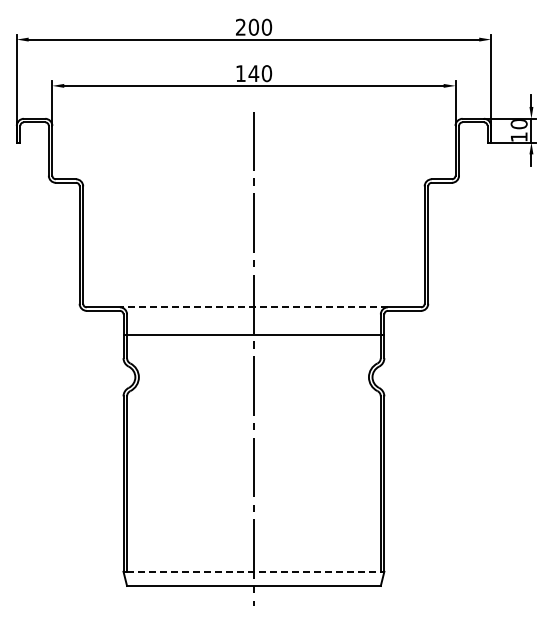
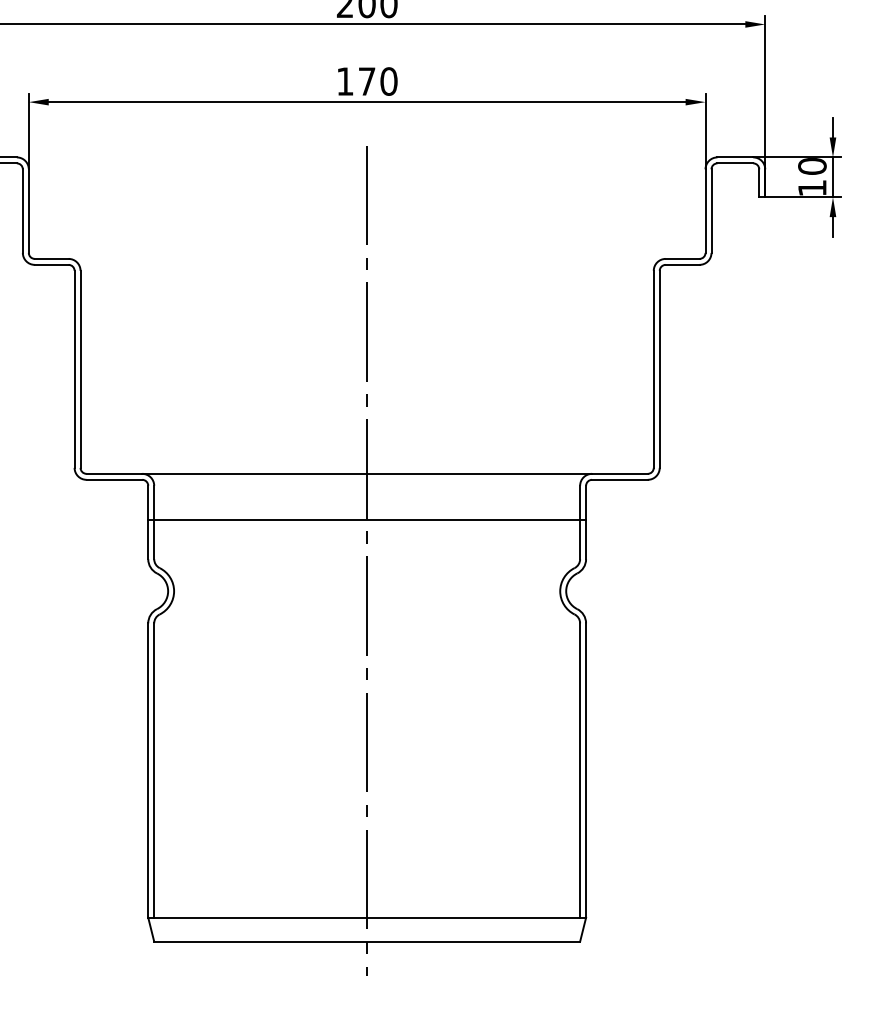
text: (253, 73) -> (366, 81), 140 -> 170
line: (253, 307) -> (366, 474), dashed -> solid
line: (253, 571) -> (366, 917), dashed -> solid

